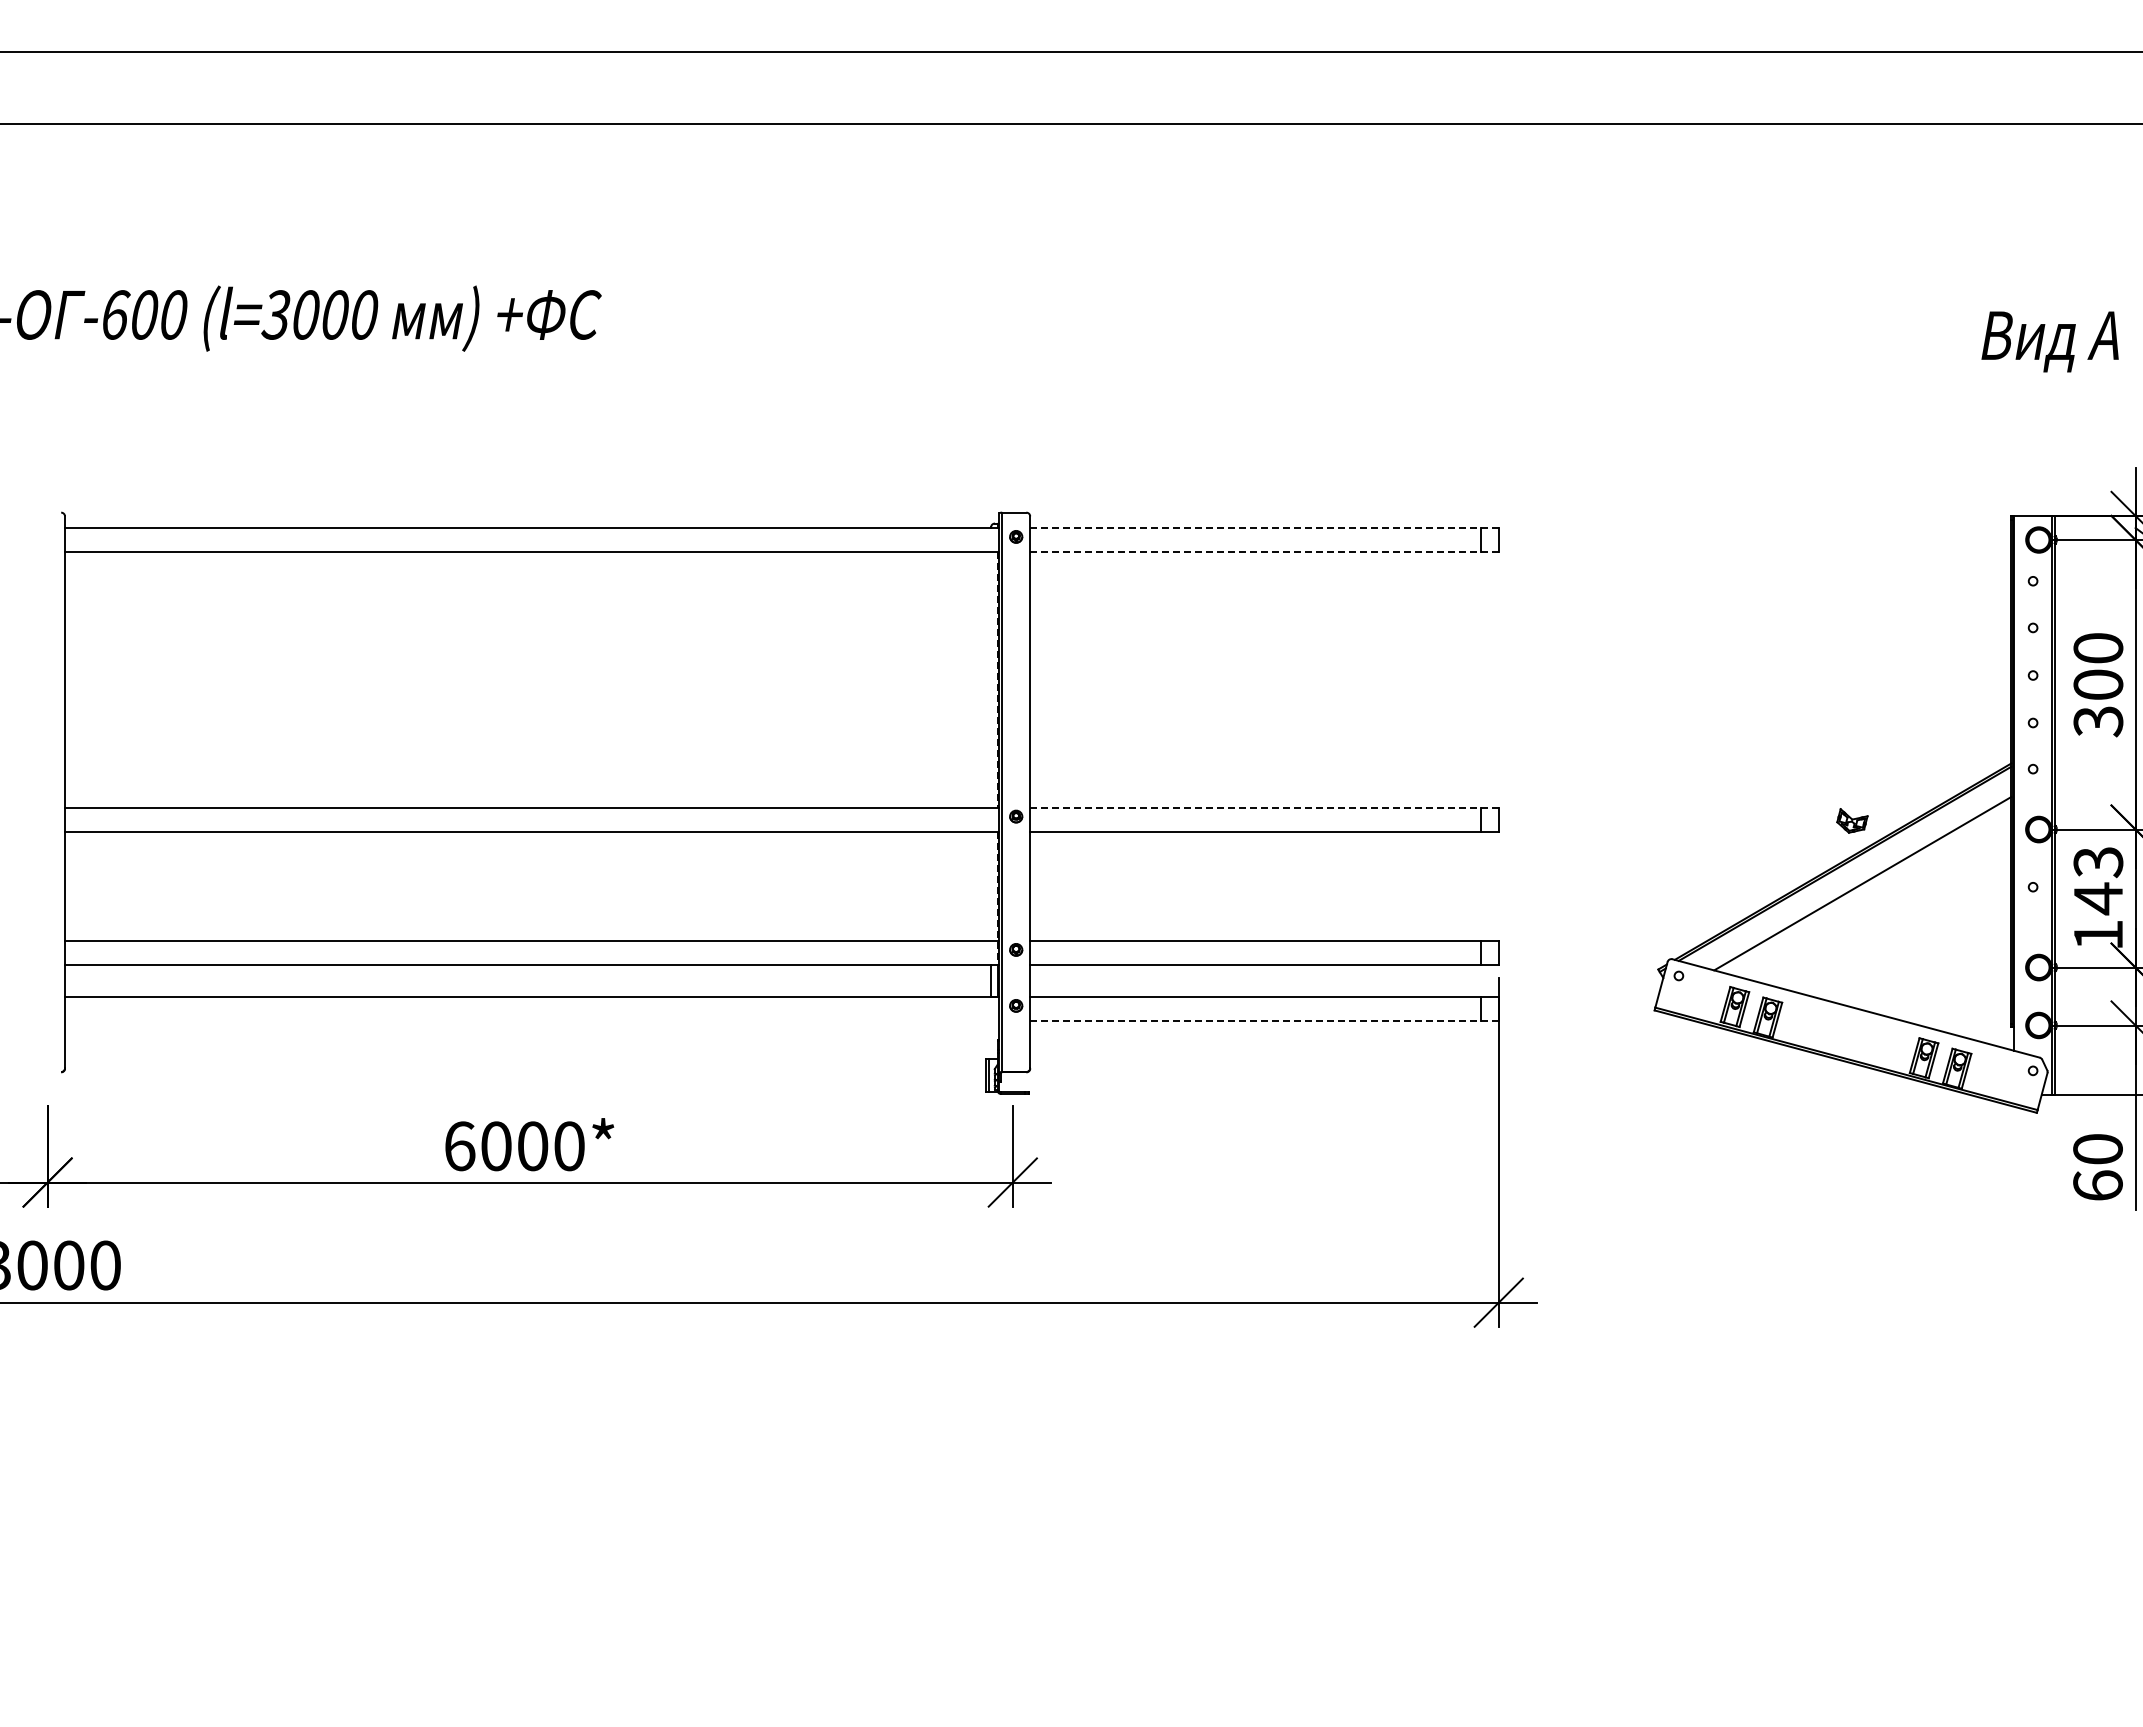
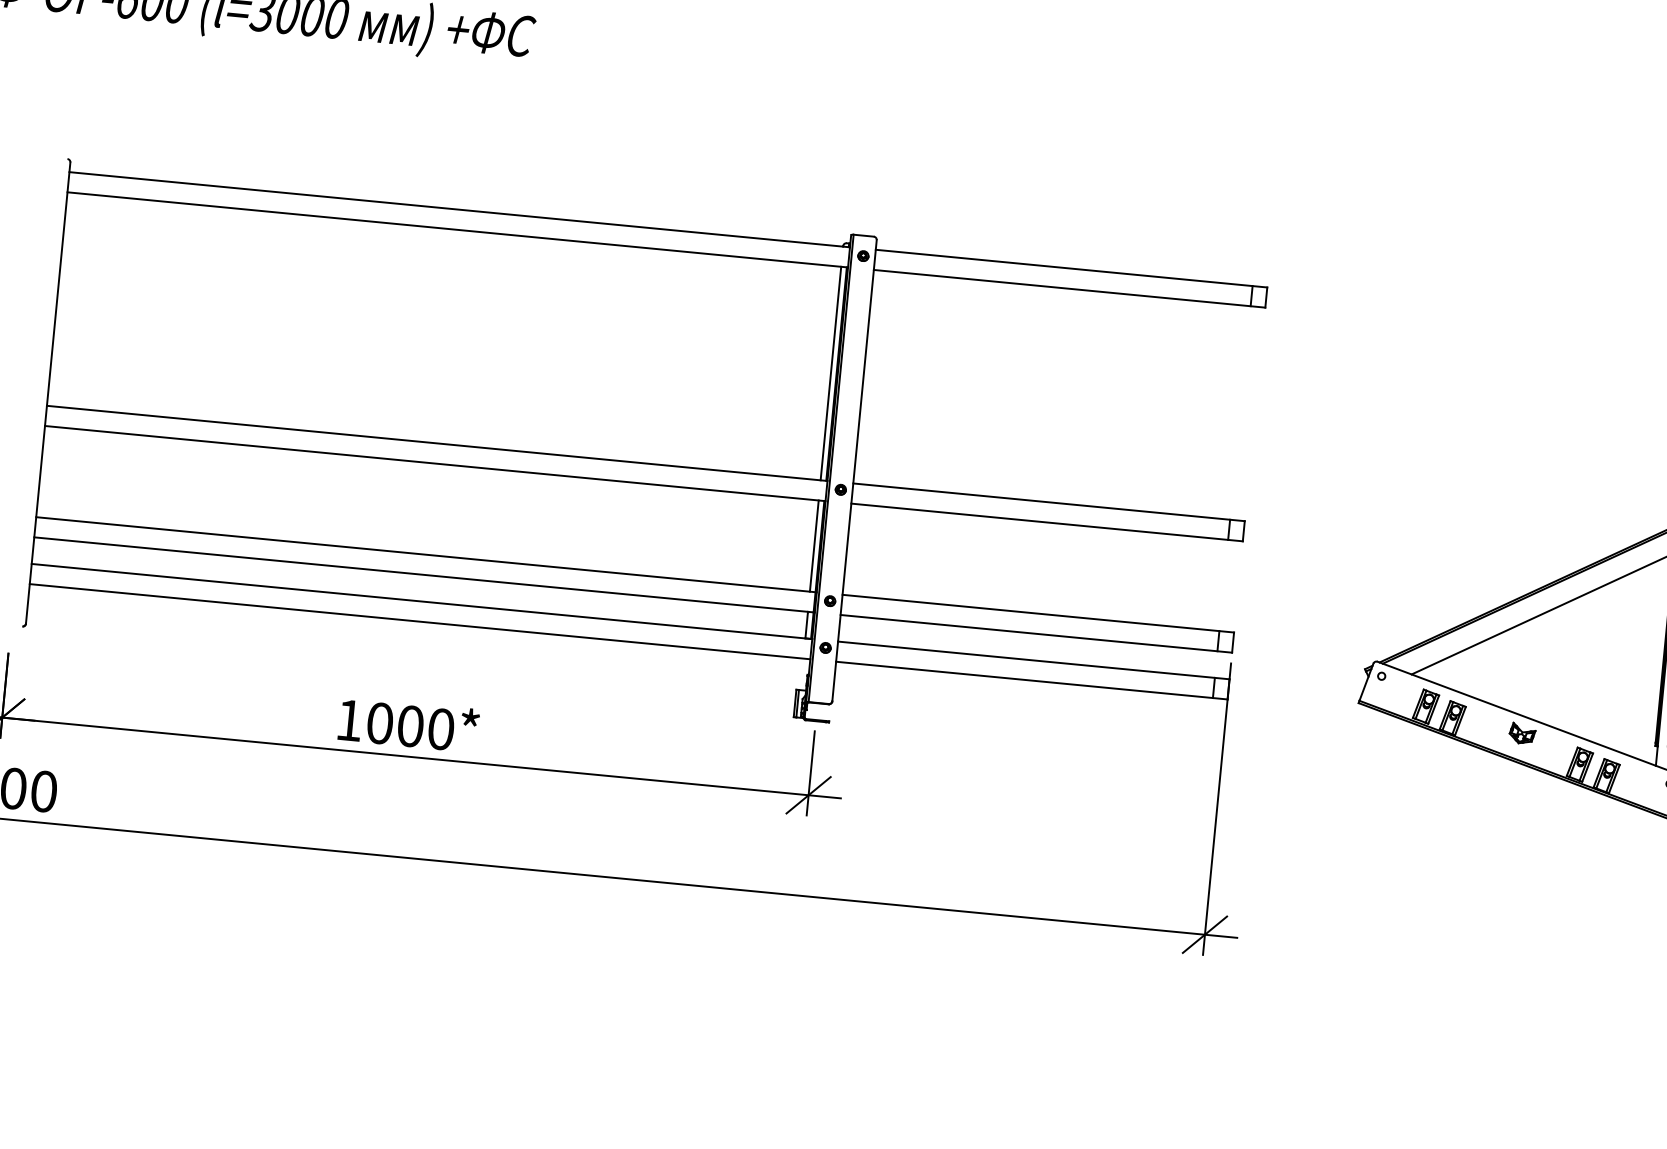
line: (1265, 527) -> (1072, 268), dashed -> solid
line: (1265, 552) -> (1070, 289), dashed -> solid
line: (991, 679) -> (831, 373), added
line: (997, 679) -> (836, 373), dashed -> solid
line: (1265, 807) -> (1049, 502), dashed -> solid
part: (1852, 820) -> (1522, 733), moved
line: (991, 885) -> (814, 545), added
line: (997, 898) -> (818, 556), dashed -> solid
line: (532, 1021) -> (420, 622), added
line: (1265, 1021) -> (1032, 681), dashed -> solid
text: (460, 1146) -> (350, 720), 6000* -> 1000*

